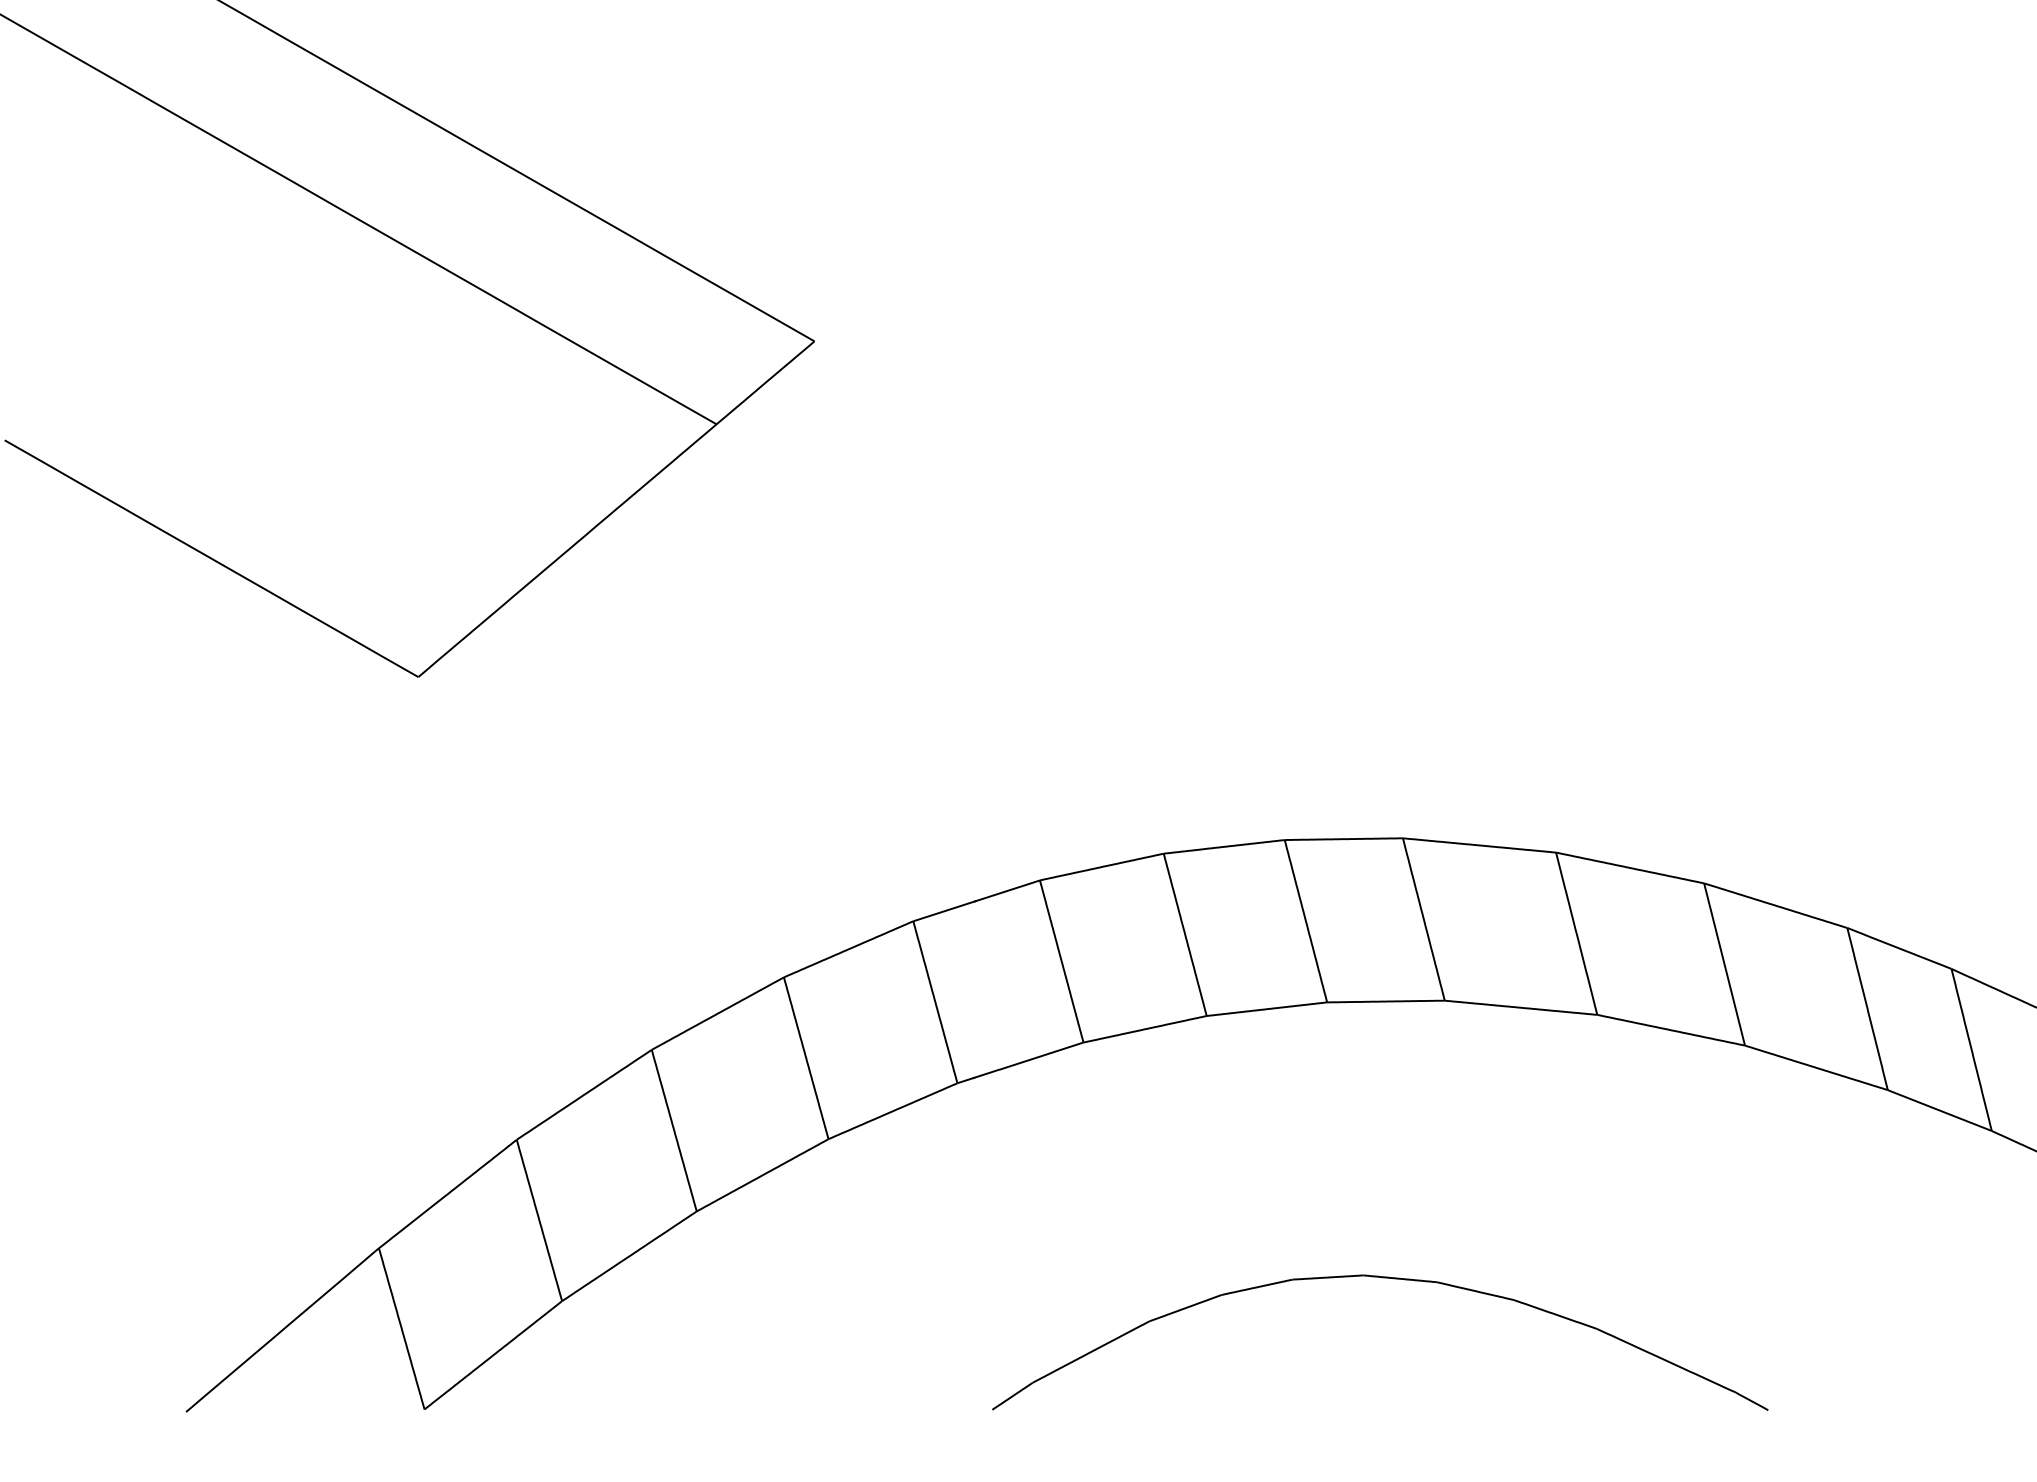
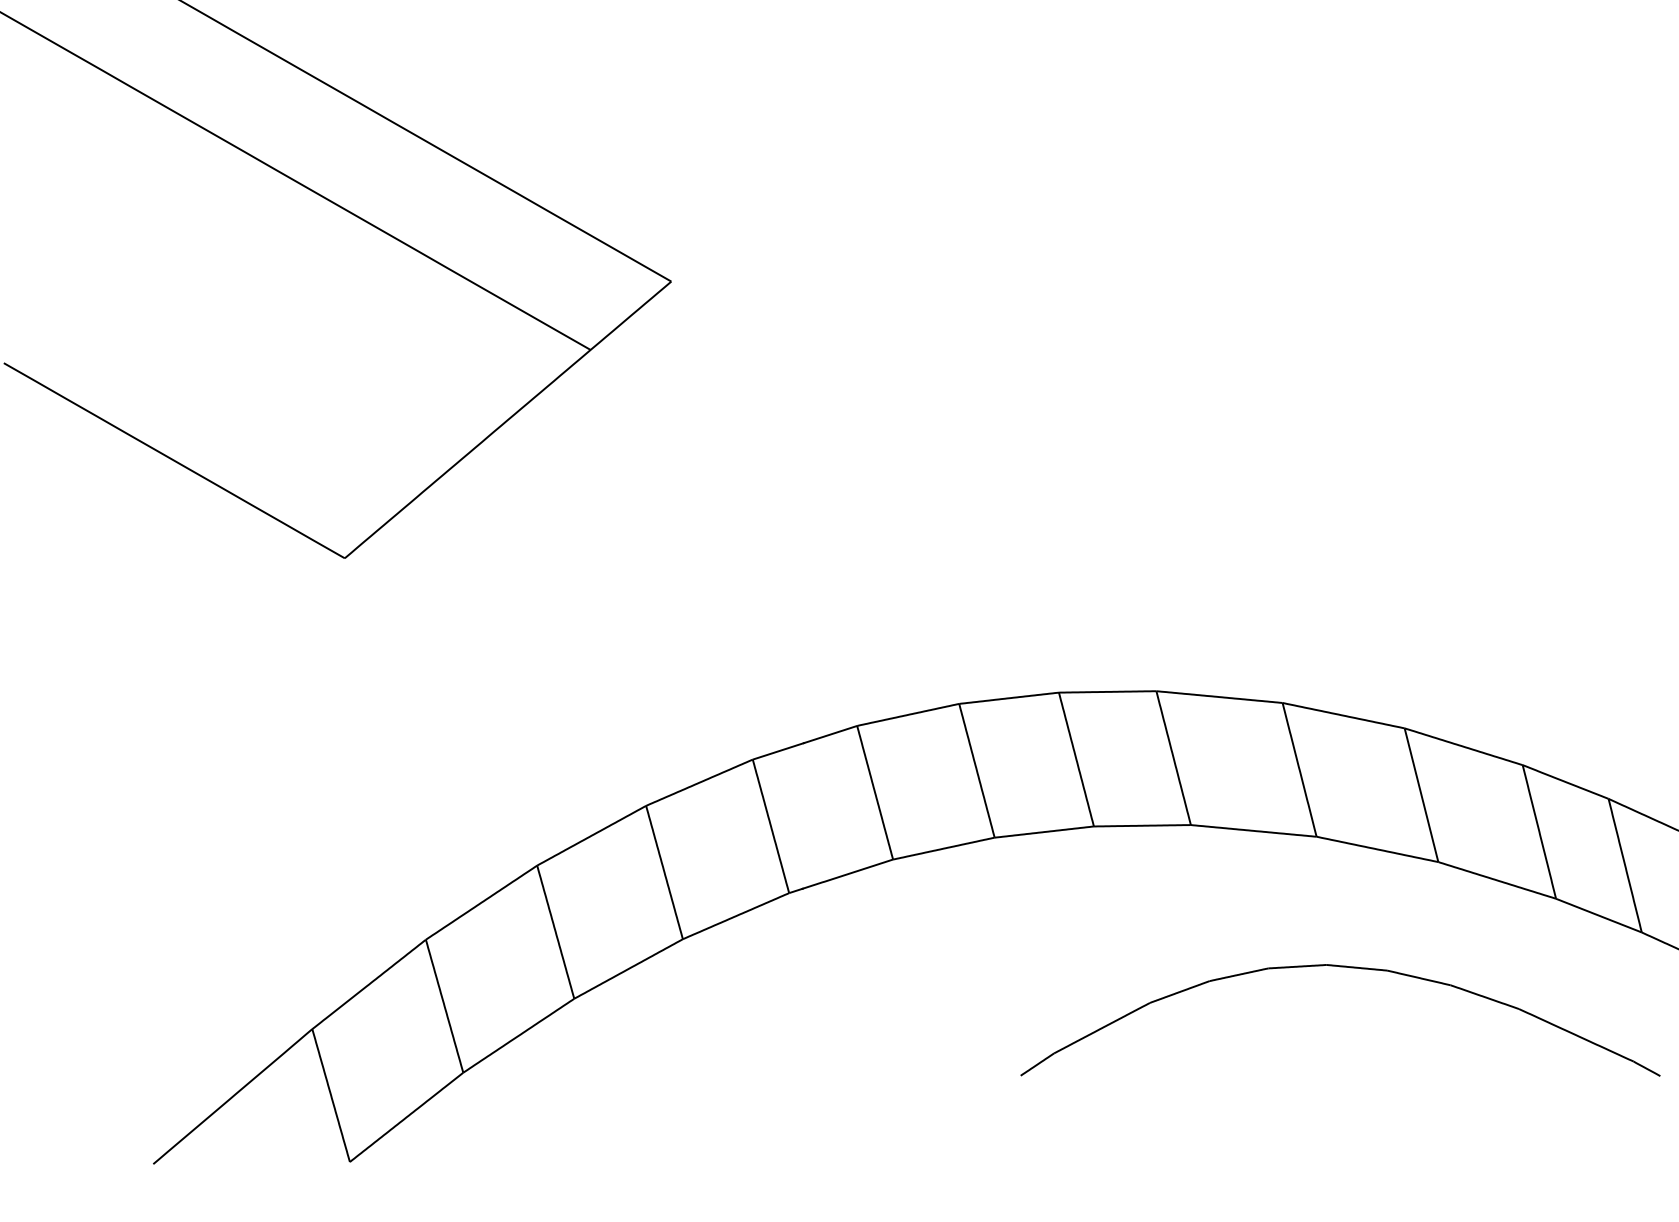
part: (1382, 1278) -> (1342, 967), moved

